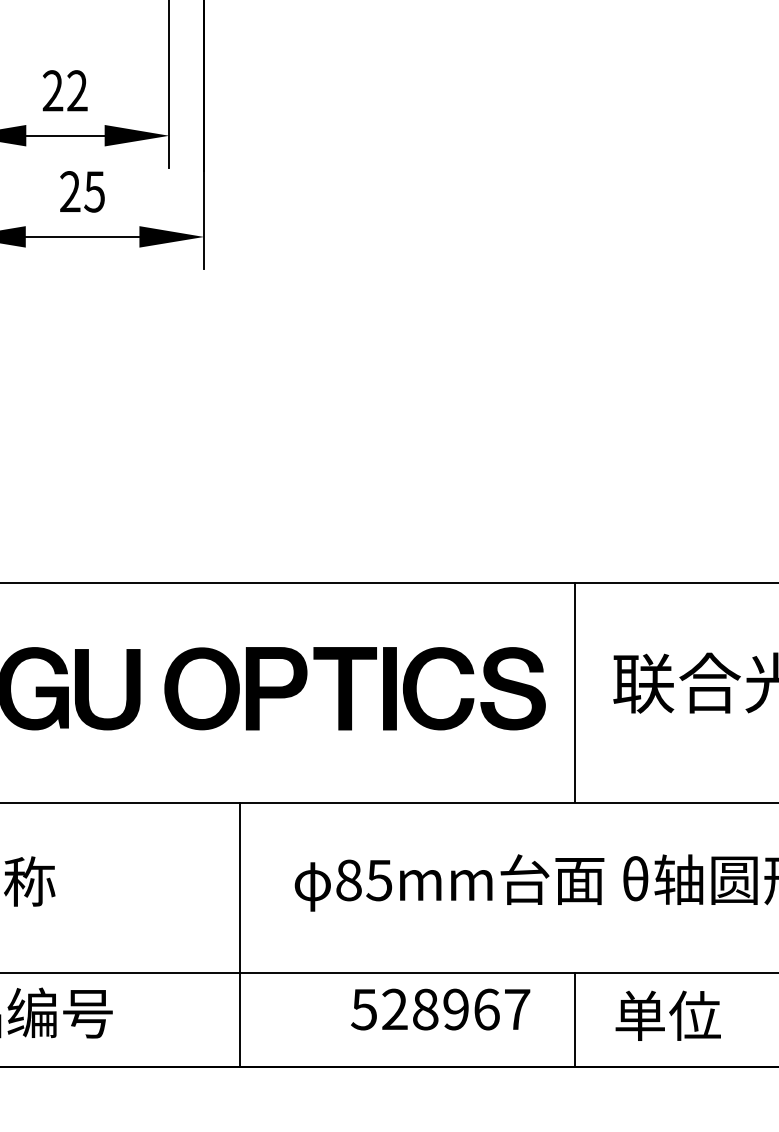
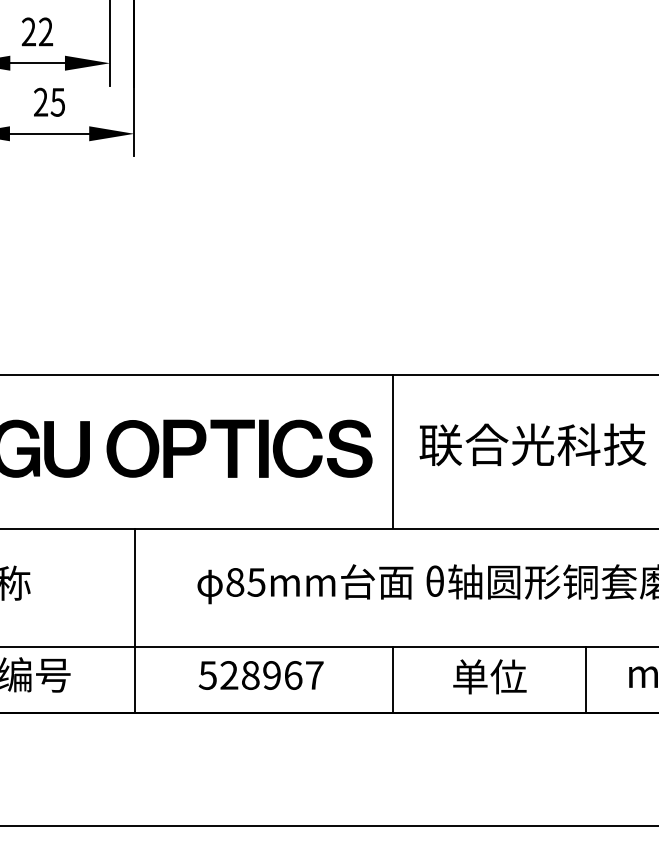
line: (240, 935) -> (135, 620), moved
text: (439, 1009) -> (260, 675), moved
text: (667, 1015) -> (489, 676), moved

